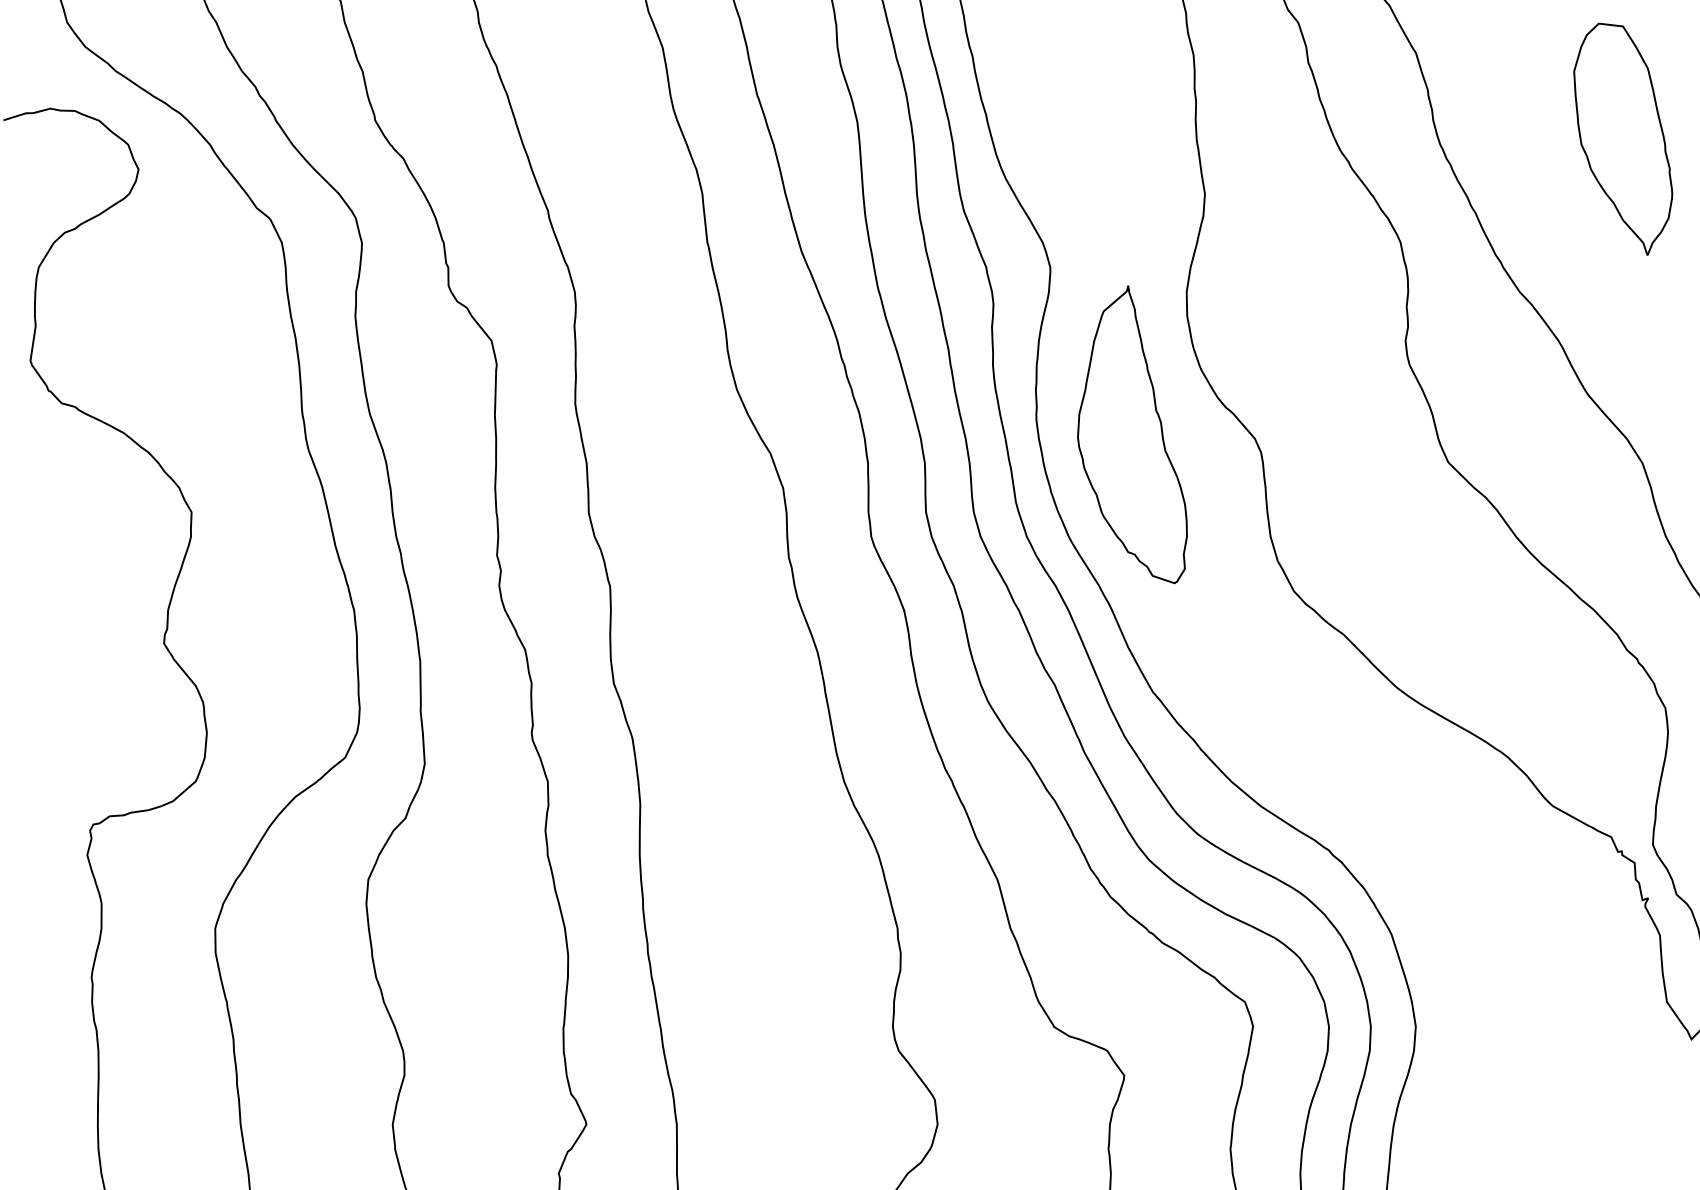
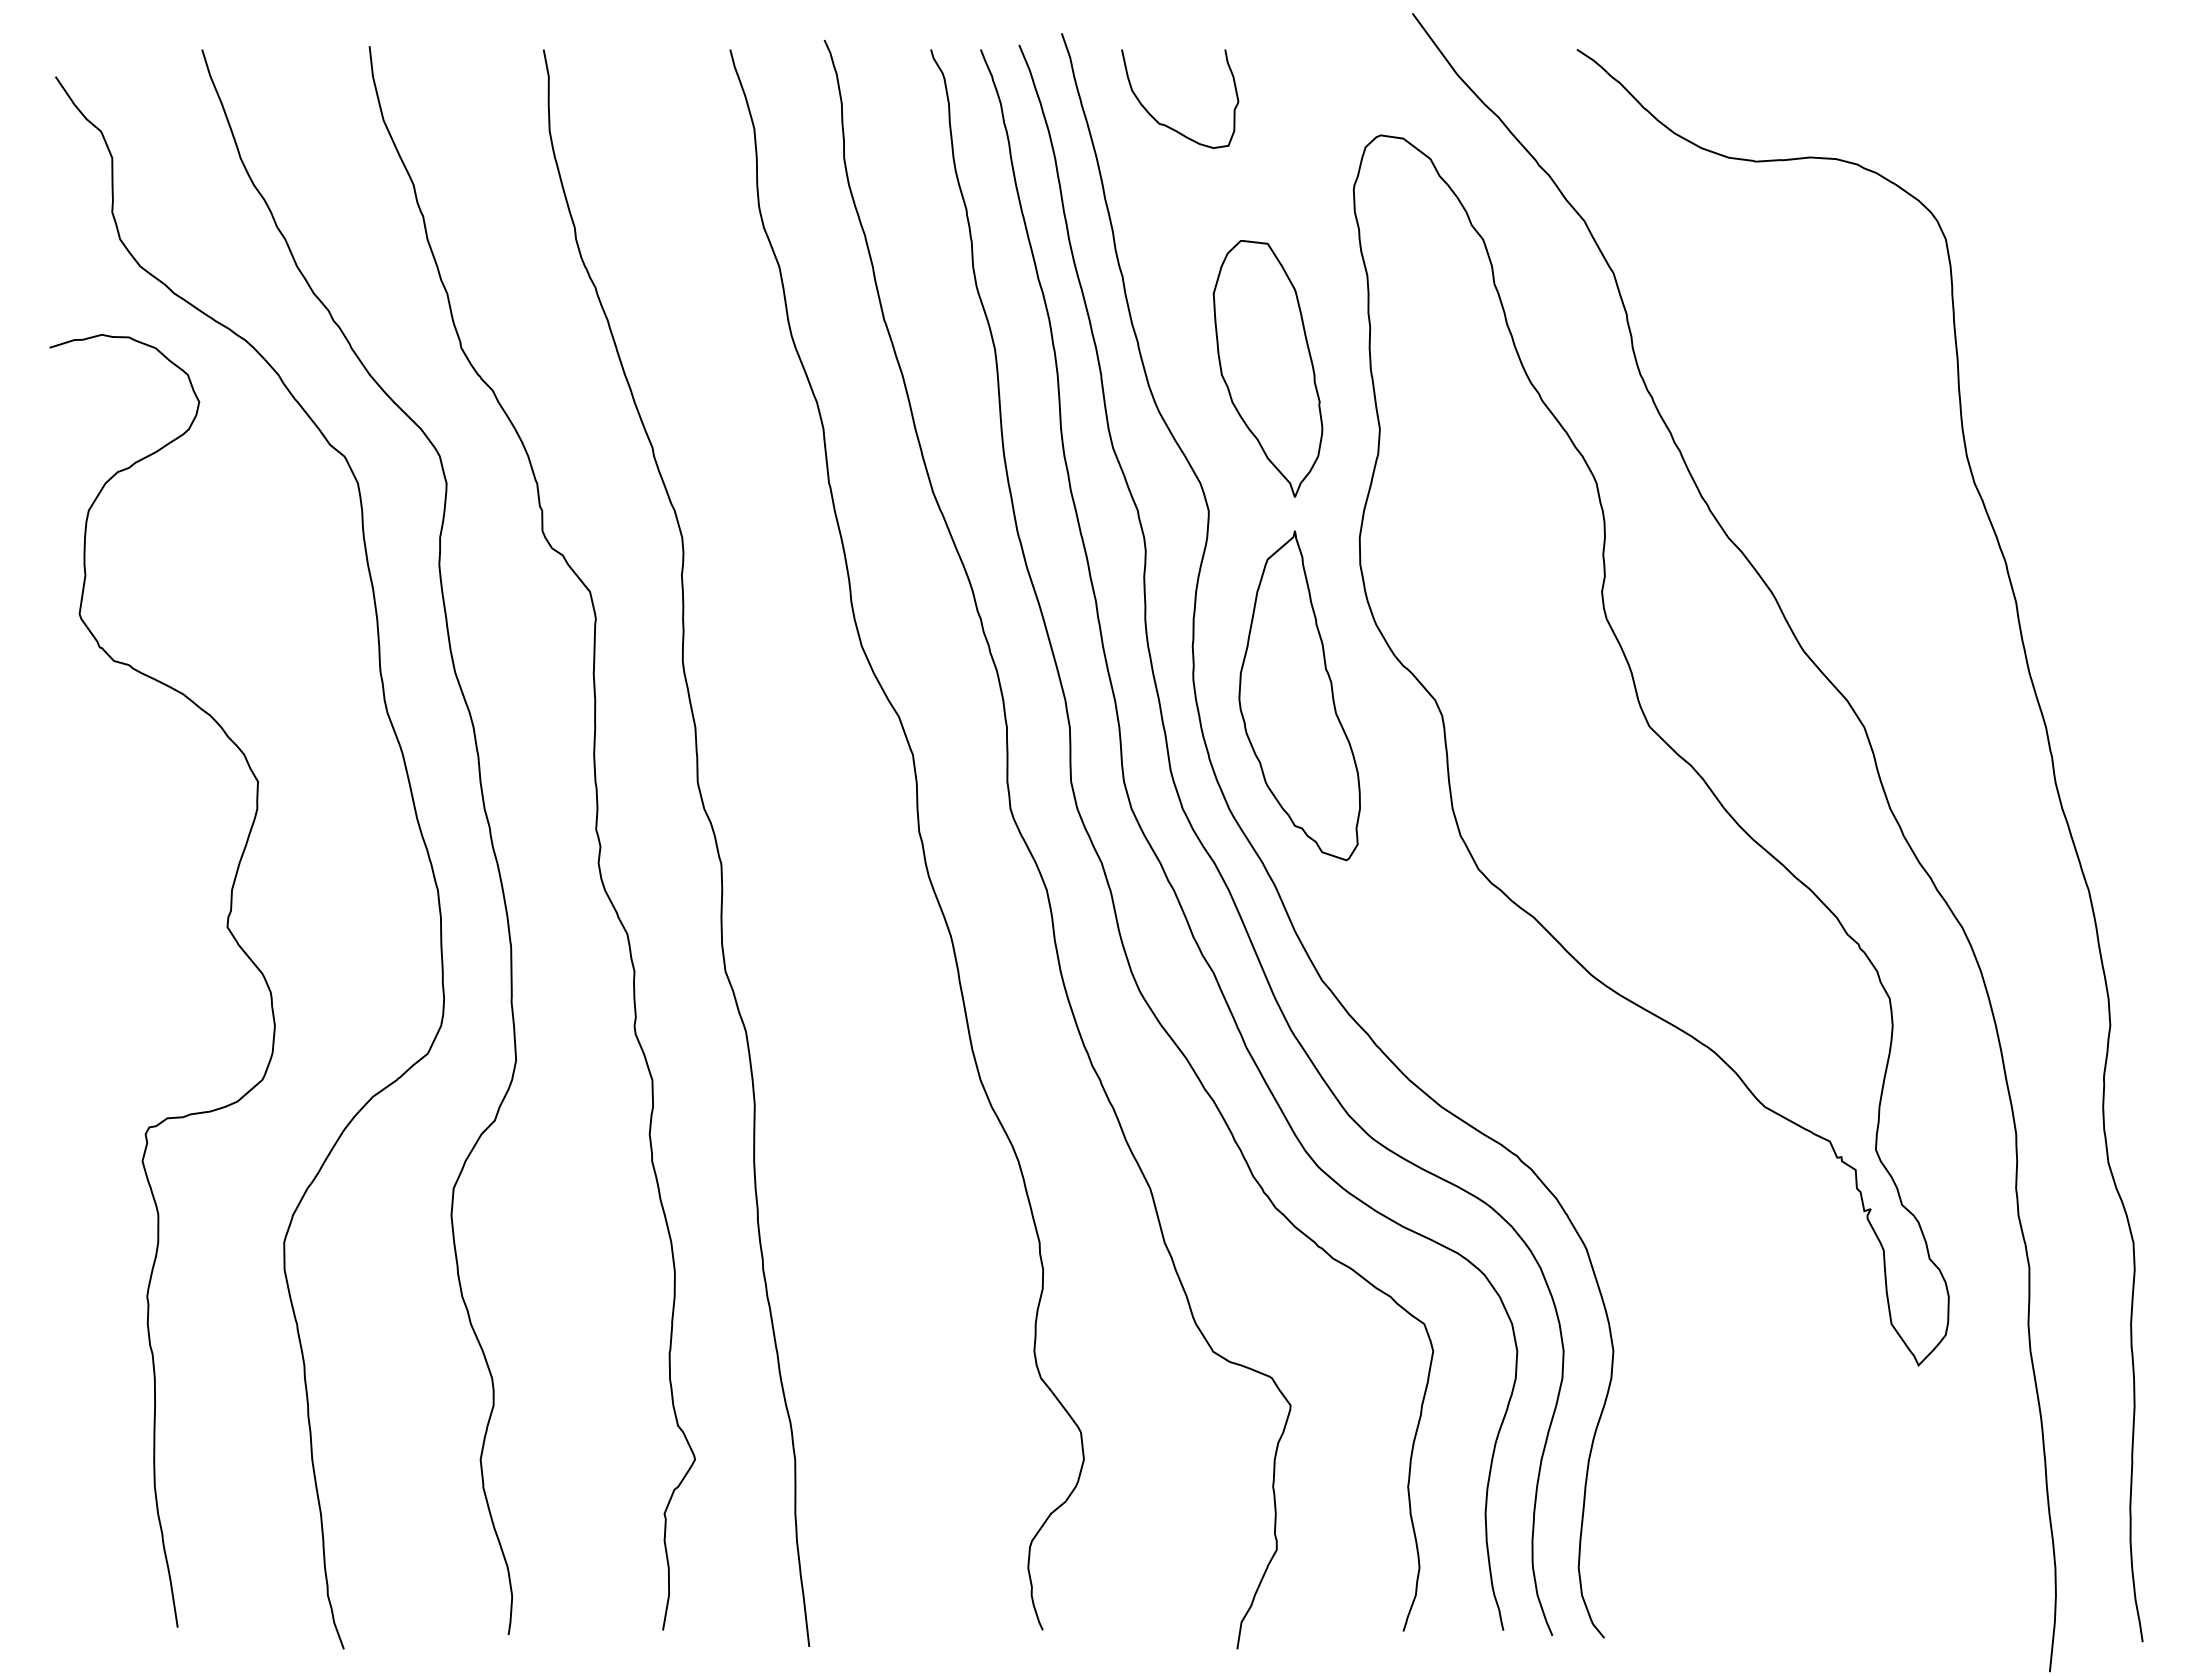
part: (1622, 139) -> (1267, 368), moved

